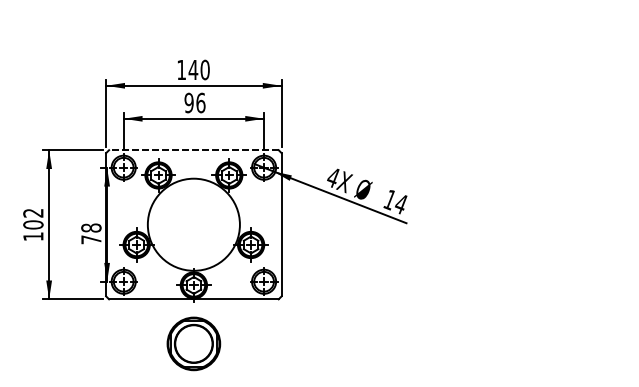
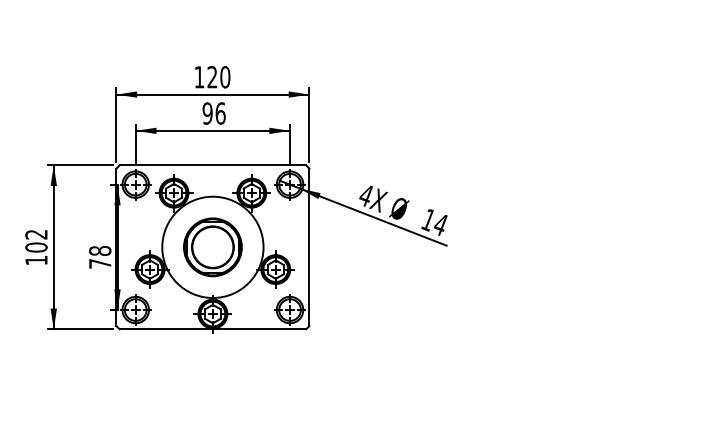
text: (193, 70) -> (212, 77), 140 -> 120
line: (193, 150) -> (212, 165), dashed -> solid
part: (193, 344) -> (212, 247), moved

